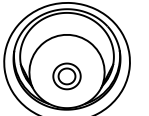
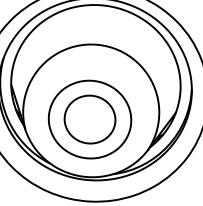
part: (66, 76) -> (89, 119), size x1.67

